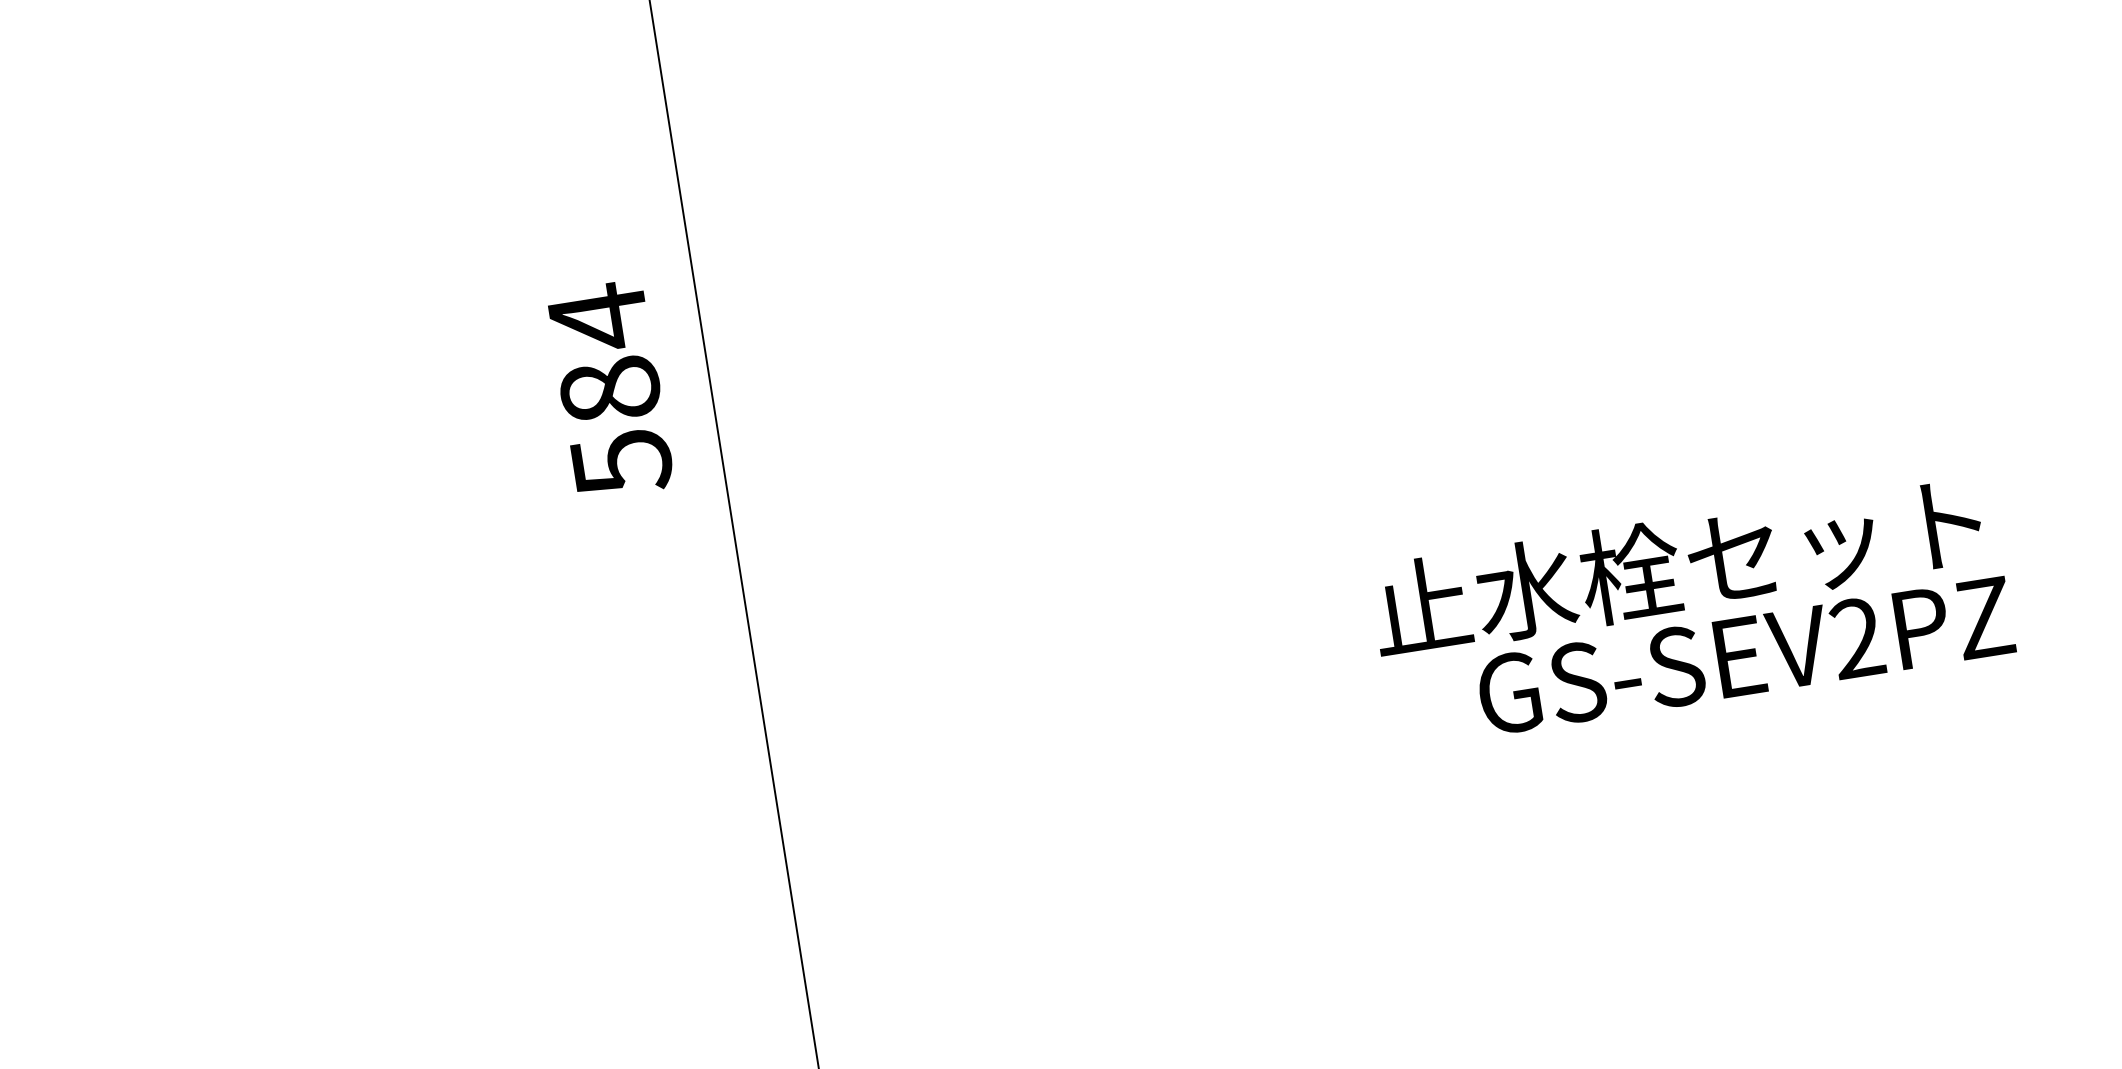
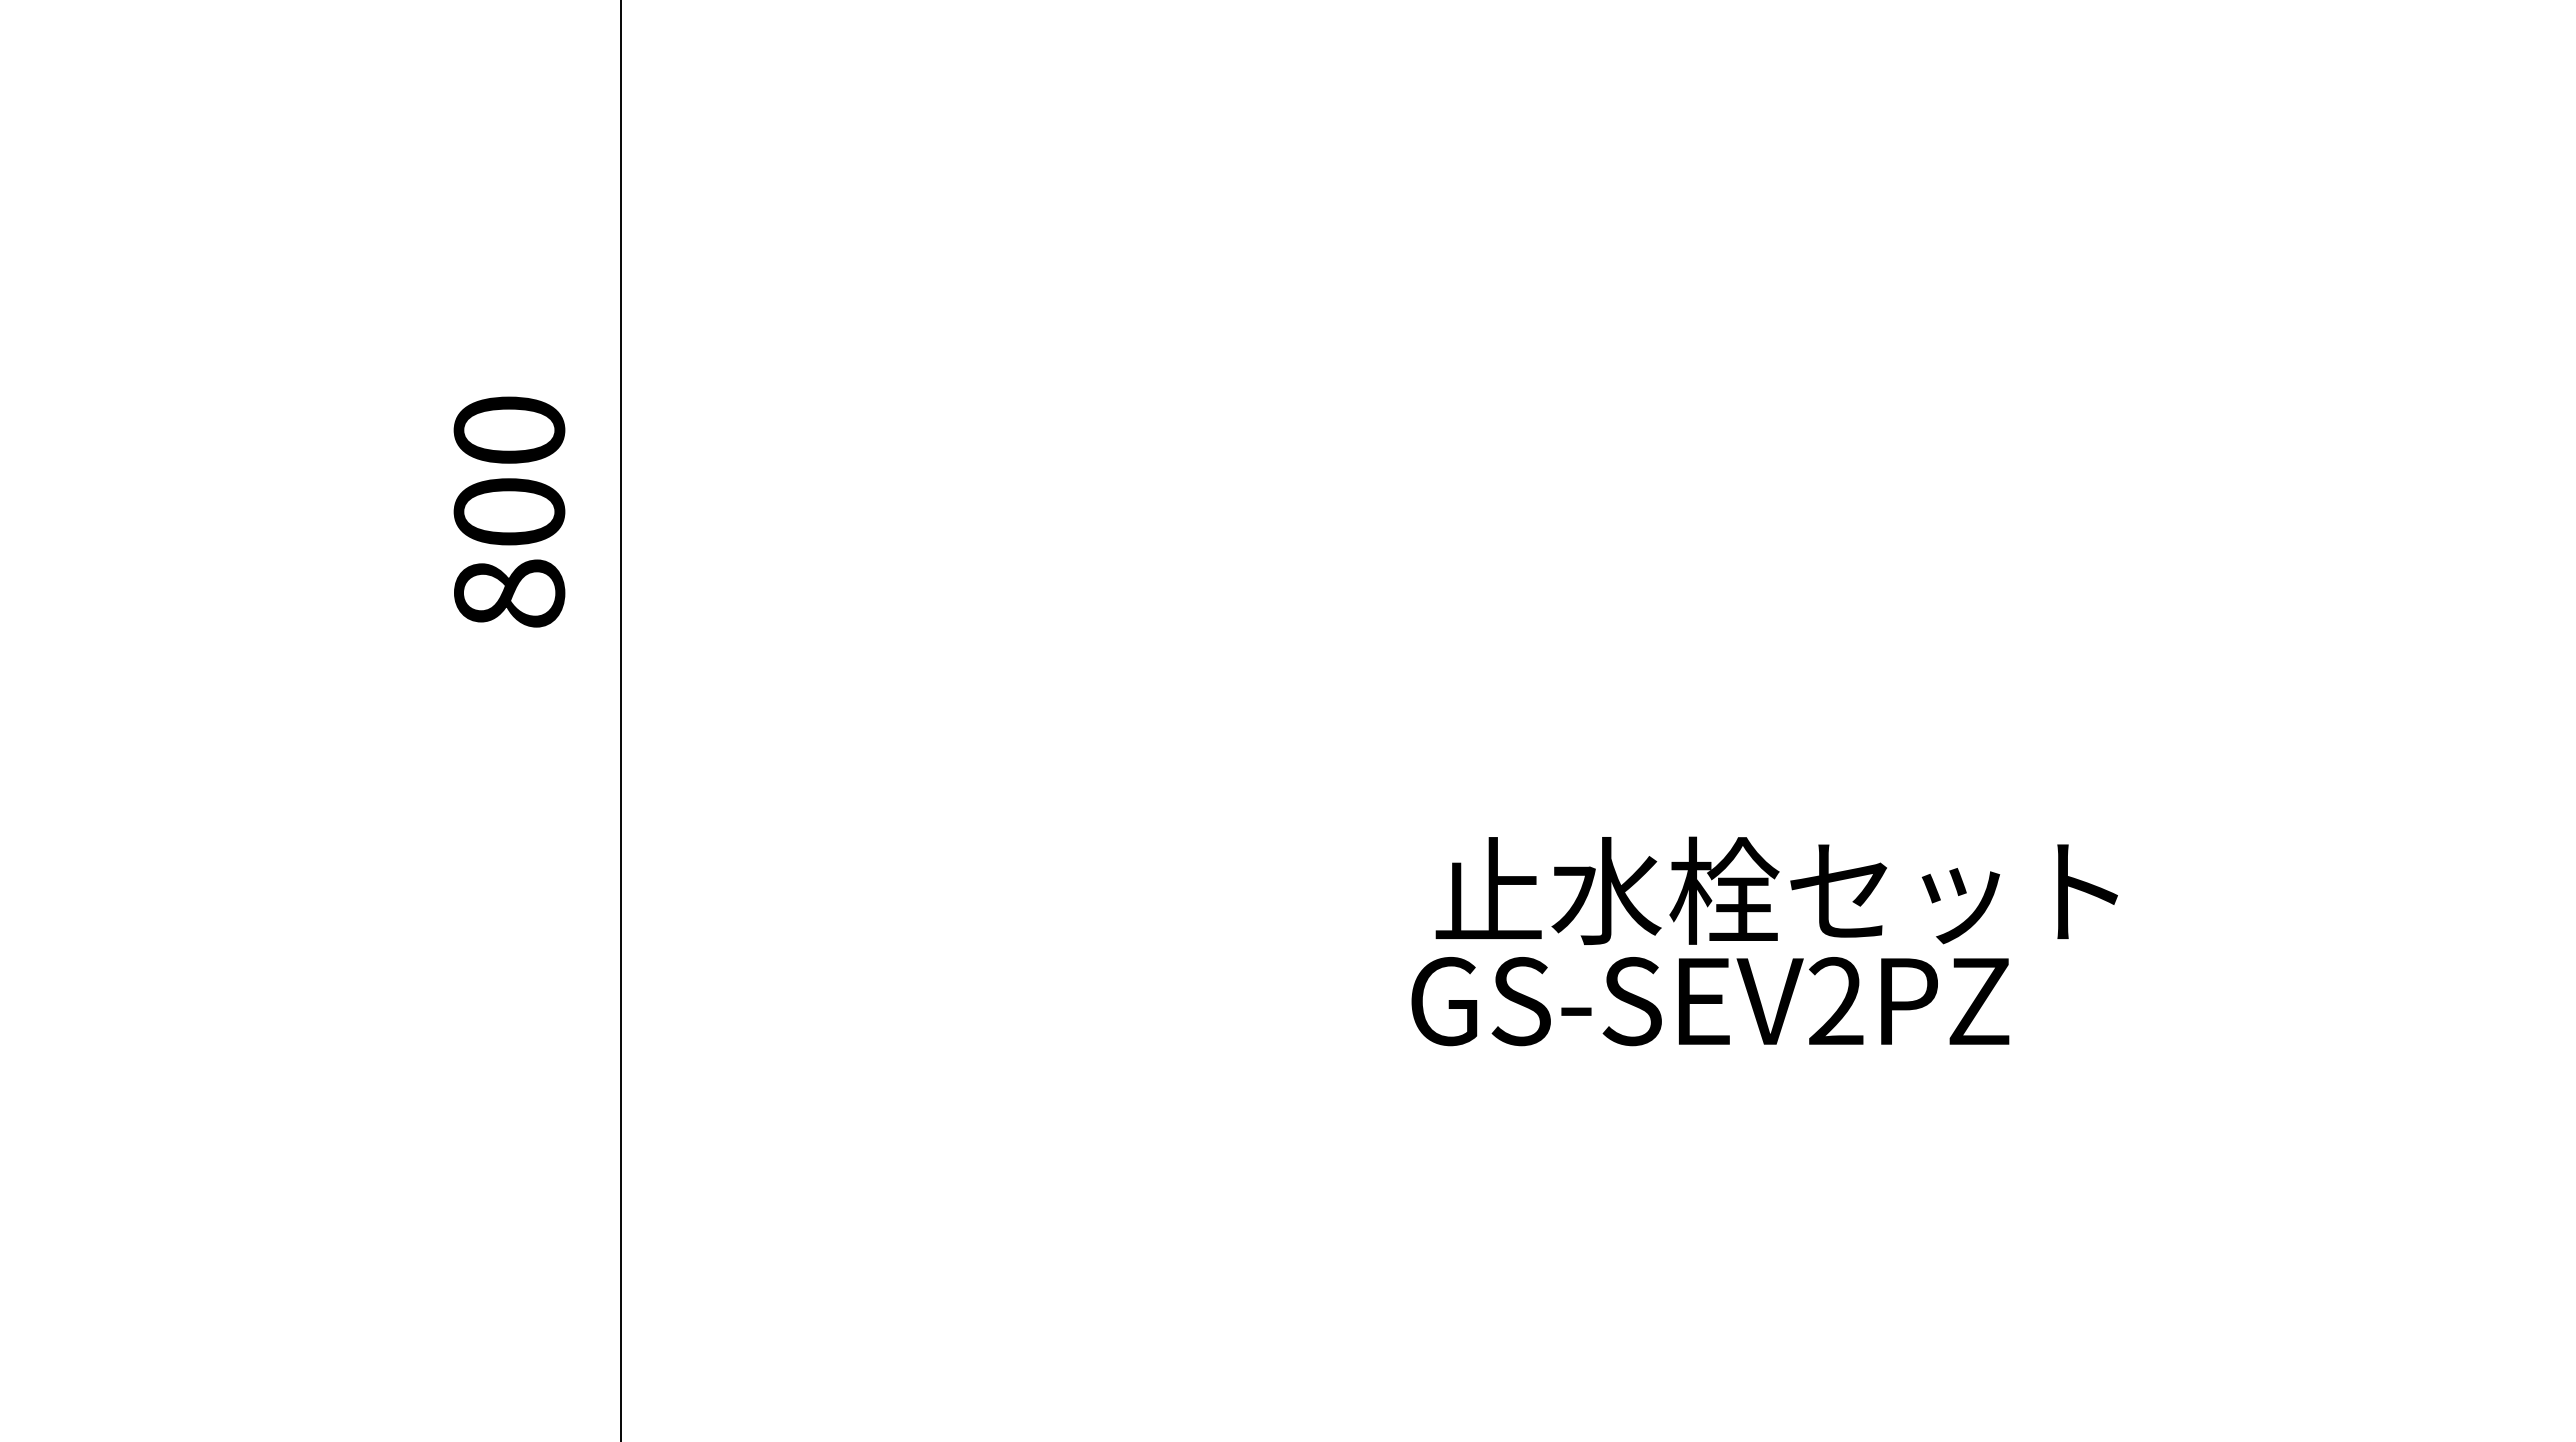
text: (610, 390) -> (509, 512), 584 -> 800
text: (1676, 565) -> (1776, 890), moved

